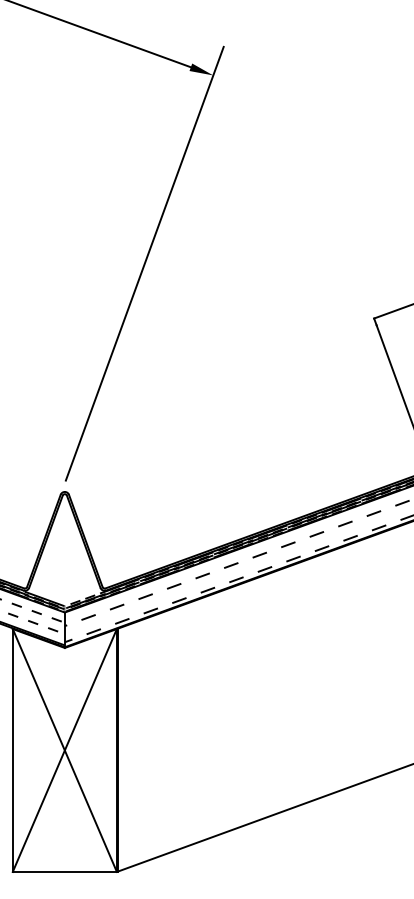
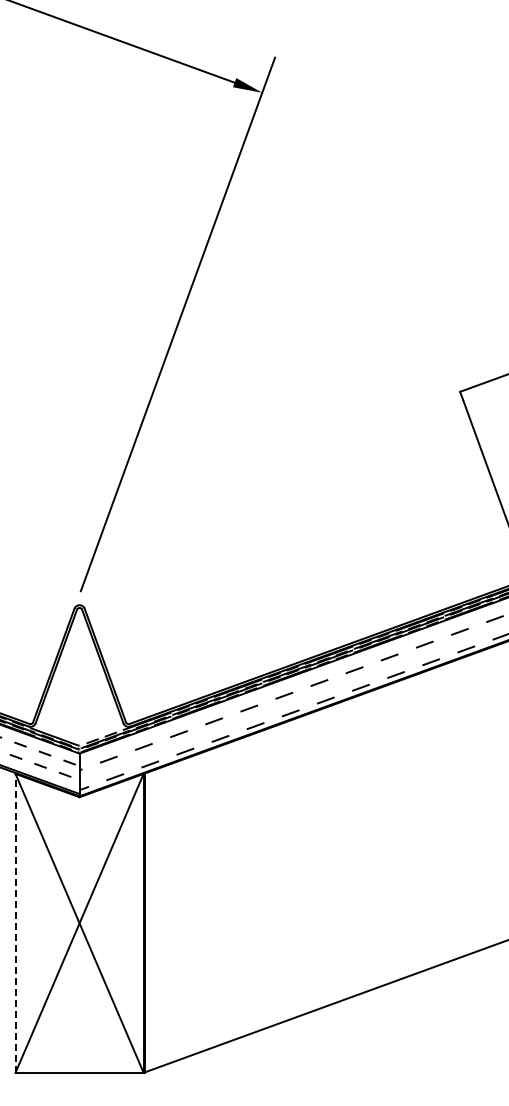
line: (12, 749) -> (15, 922), solid -> dashed

